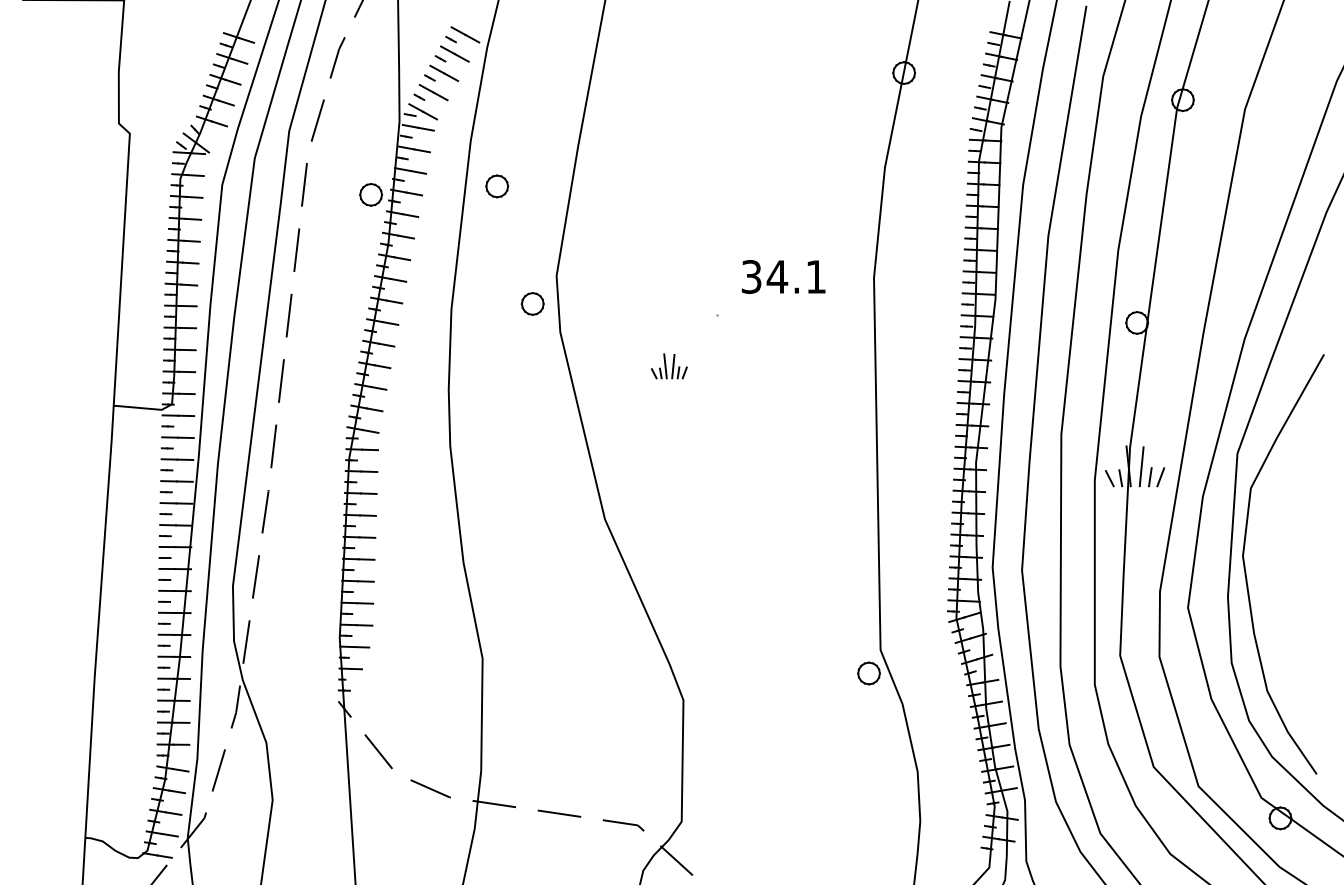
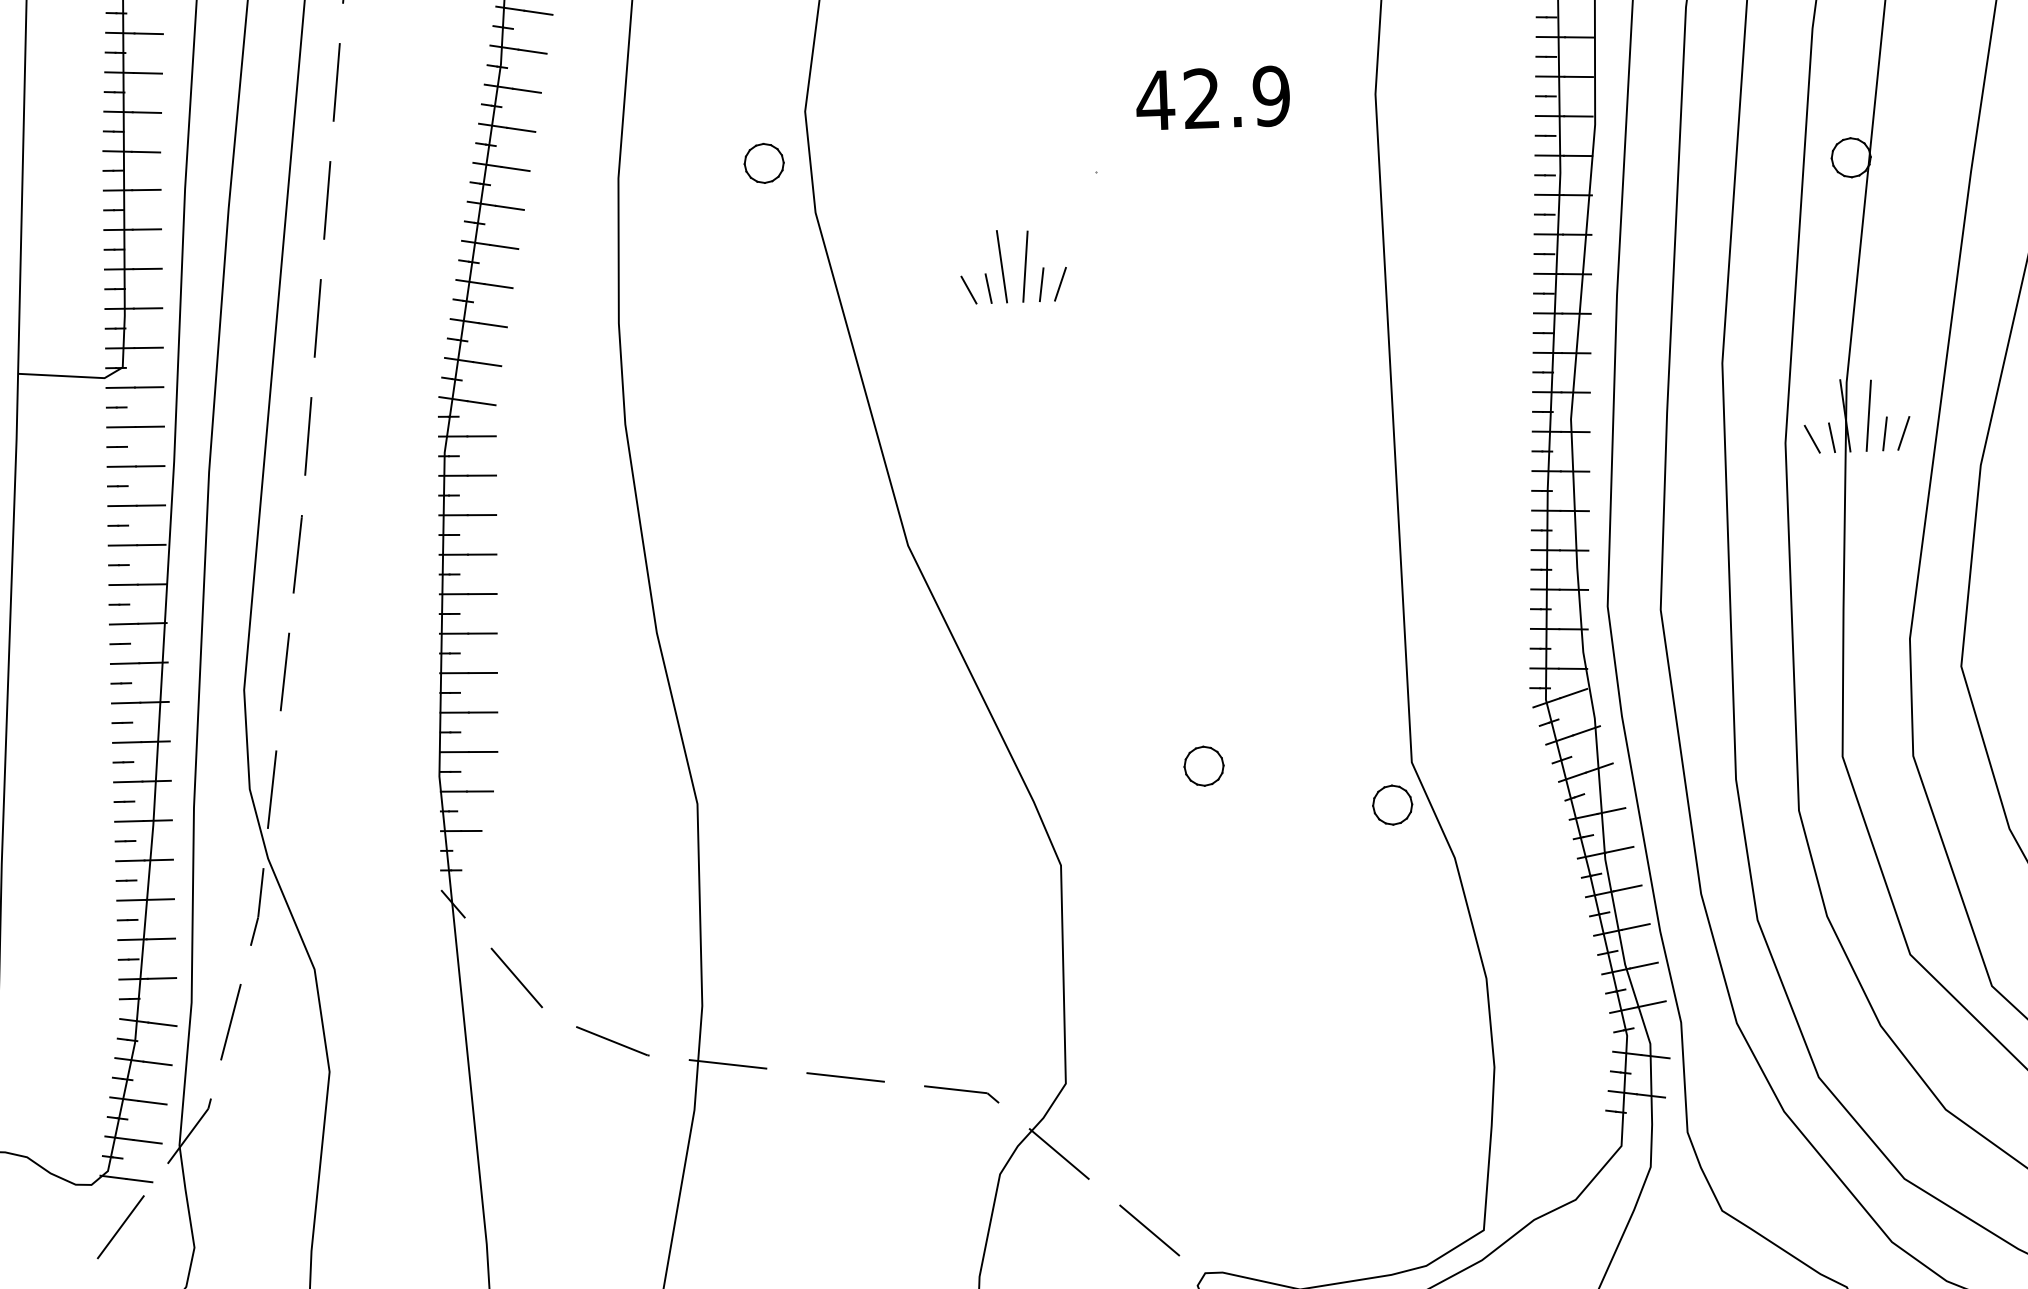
text: (783, 276) -> (1212, 97), 34.1 -> 42.9
part: (669, 366) -> (1013, 266), size x1.67
part: (764, 647) -> (1203, 765), added

